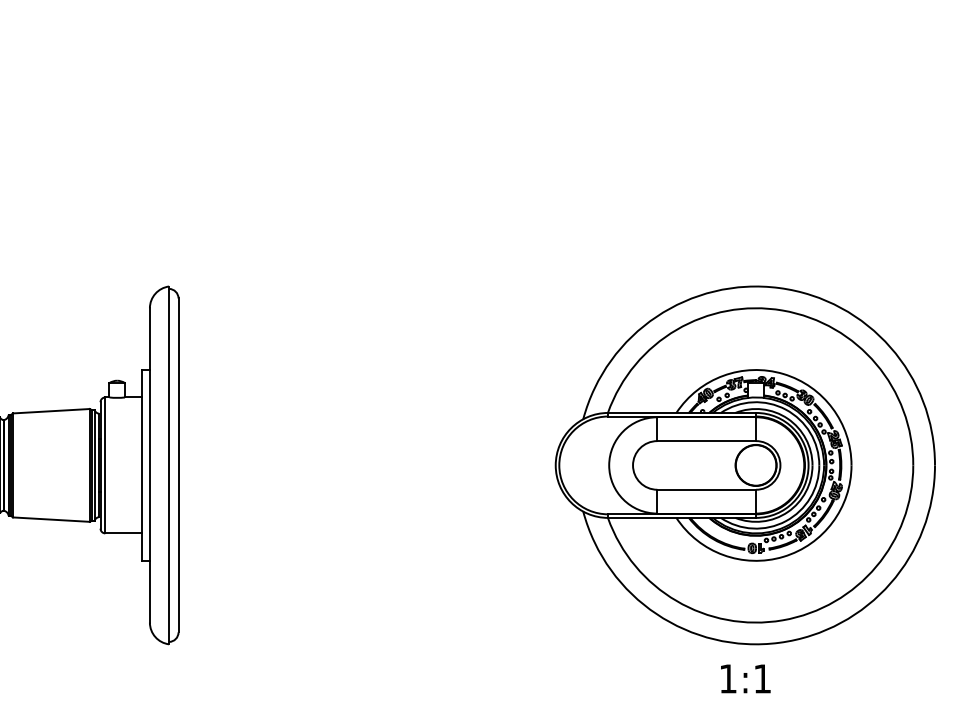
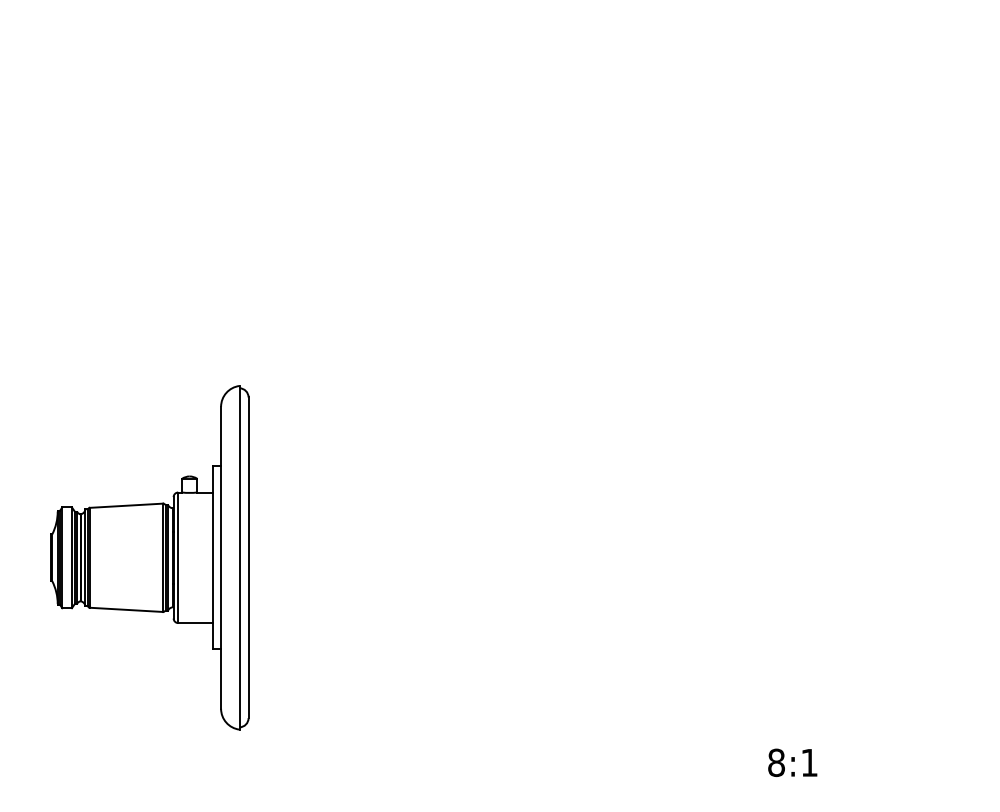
part: (744, 465) -> (792, 557), removed
text: (728, 678) -> (776, 762), 1:1 -> 8:1

